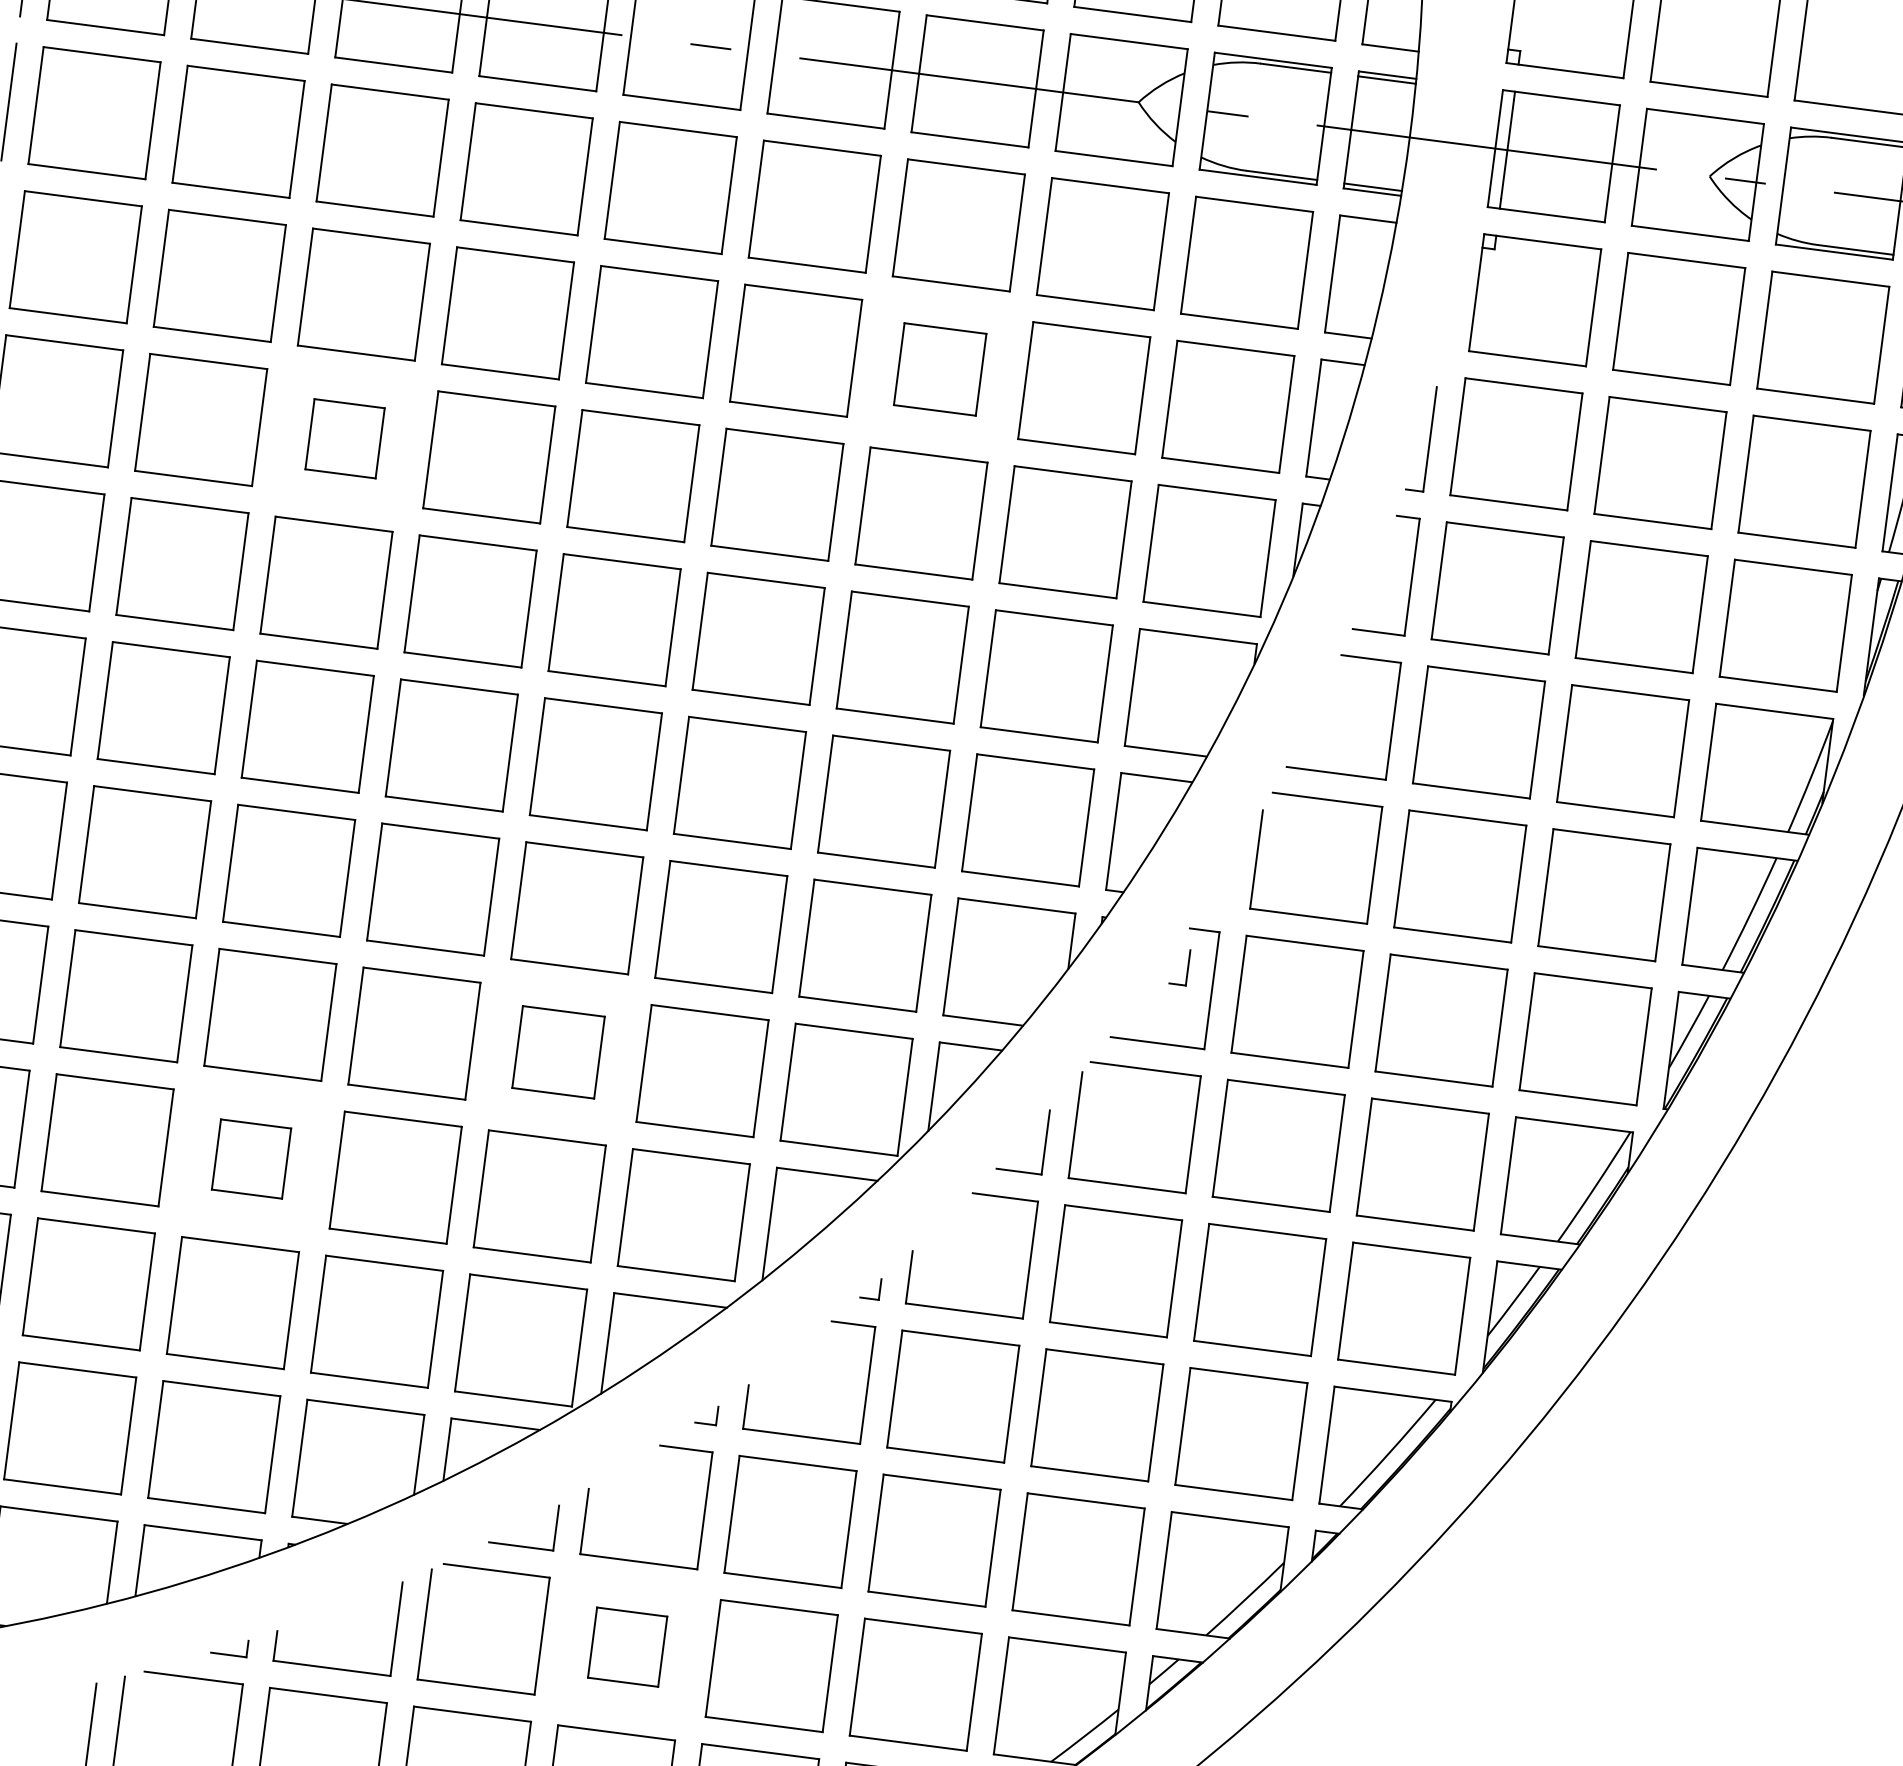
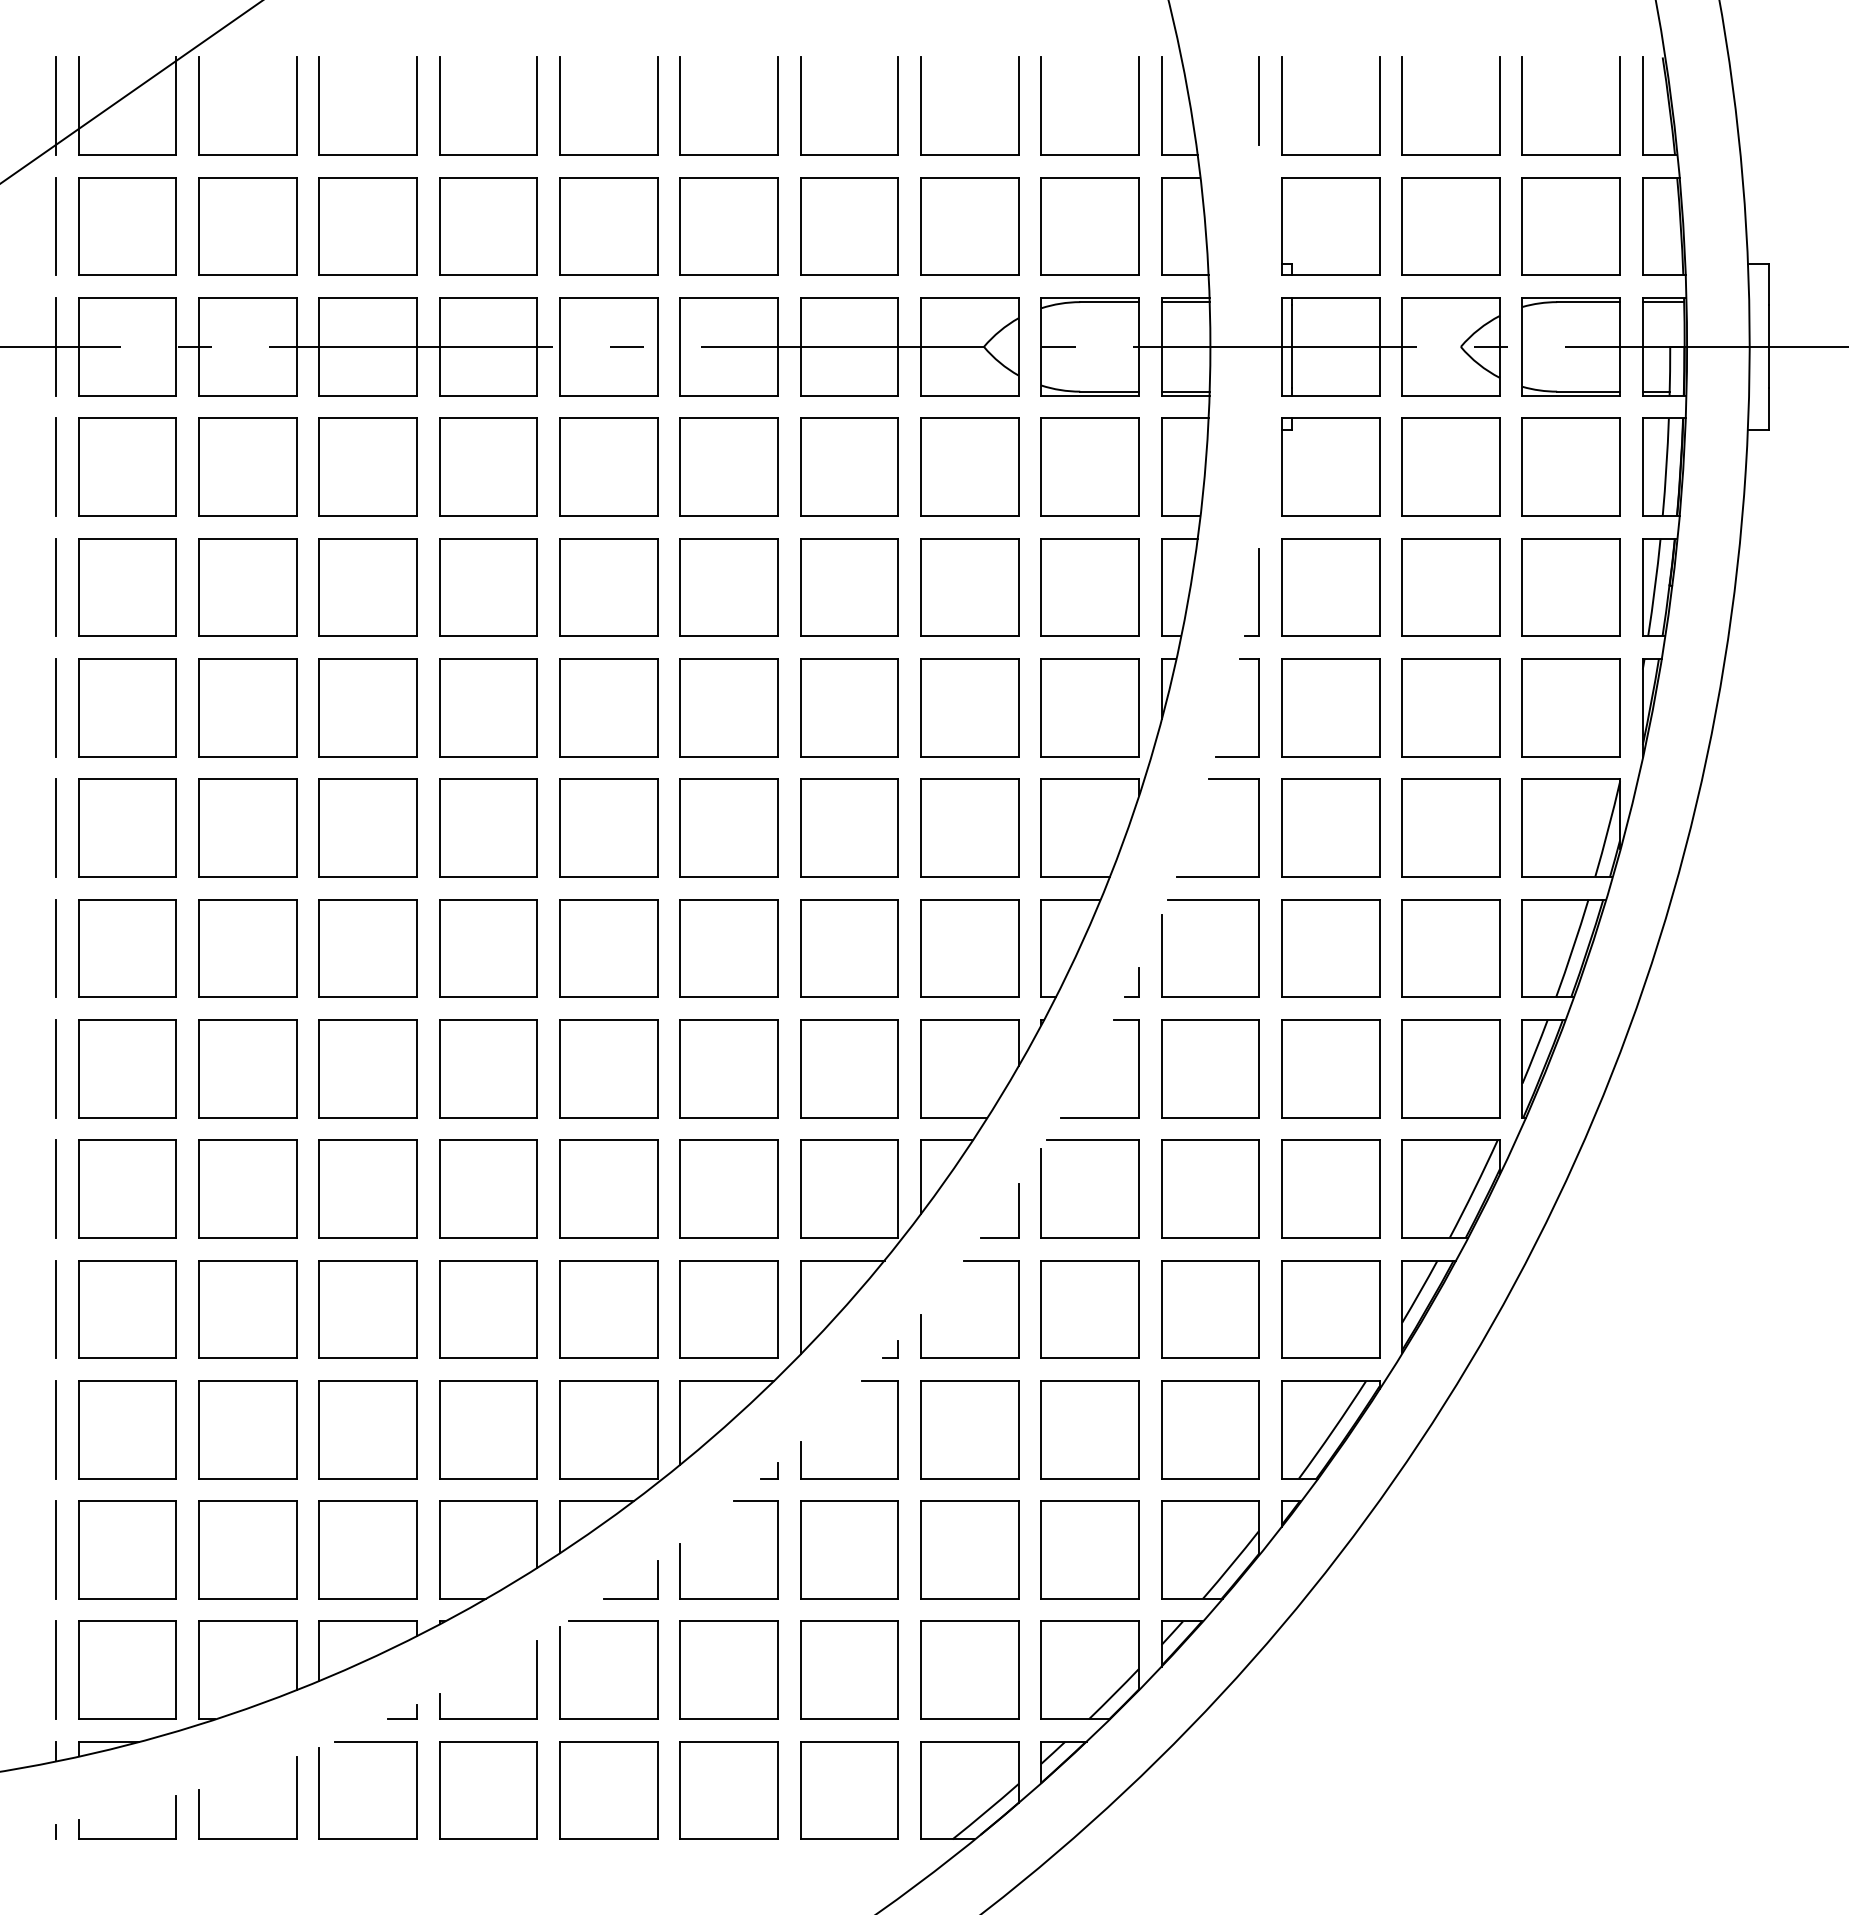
part: (940, 369) -> (849, 587), size x1.43
part: (344, 438) -> (367, 707), size x1.67
part: (1187, 967) -> (1138, 982), moved
part: (558, 1051) -> (608, 1188), size x1.43
part: (250, 1159) -> (367, 1309), size x1.67
part: (627, 1646) -> (728, 1669), size x1.67

